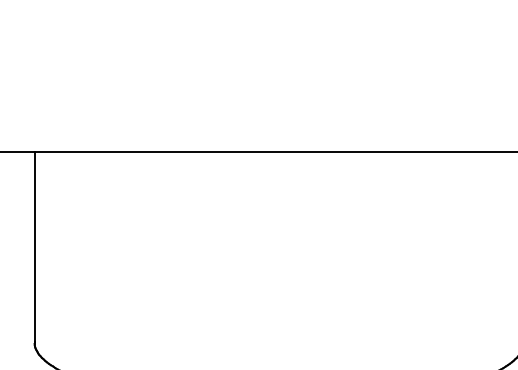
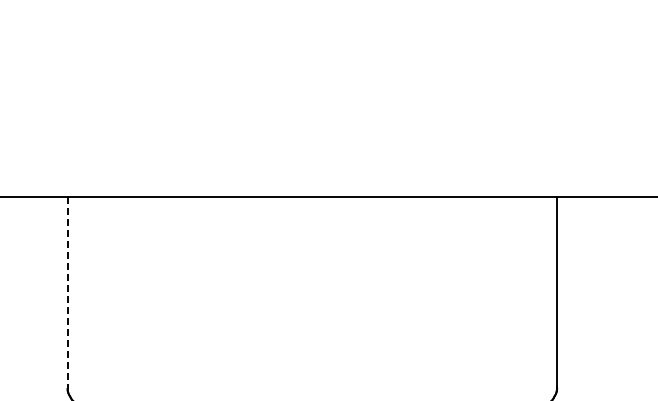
line: (34, 247) -> (67, 292), solid -> dashed

